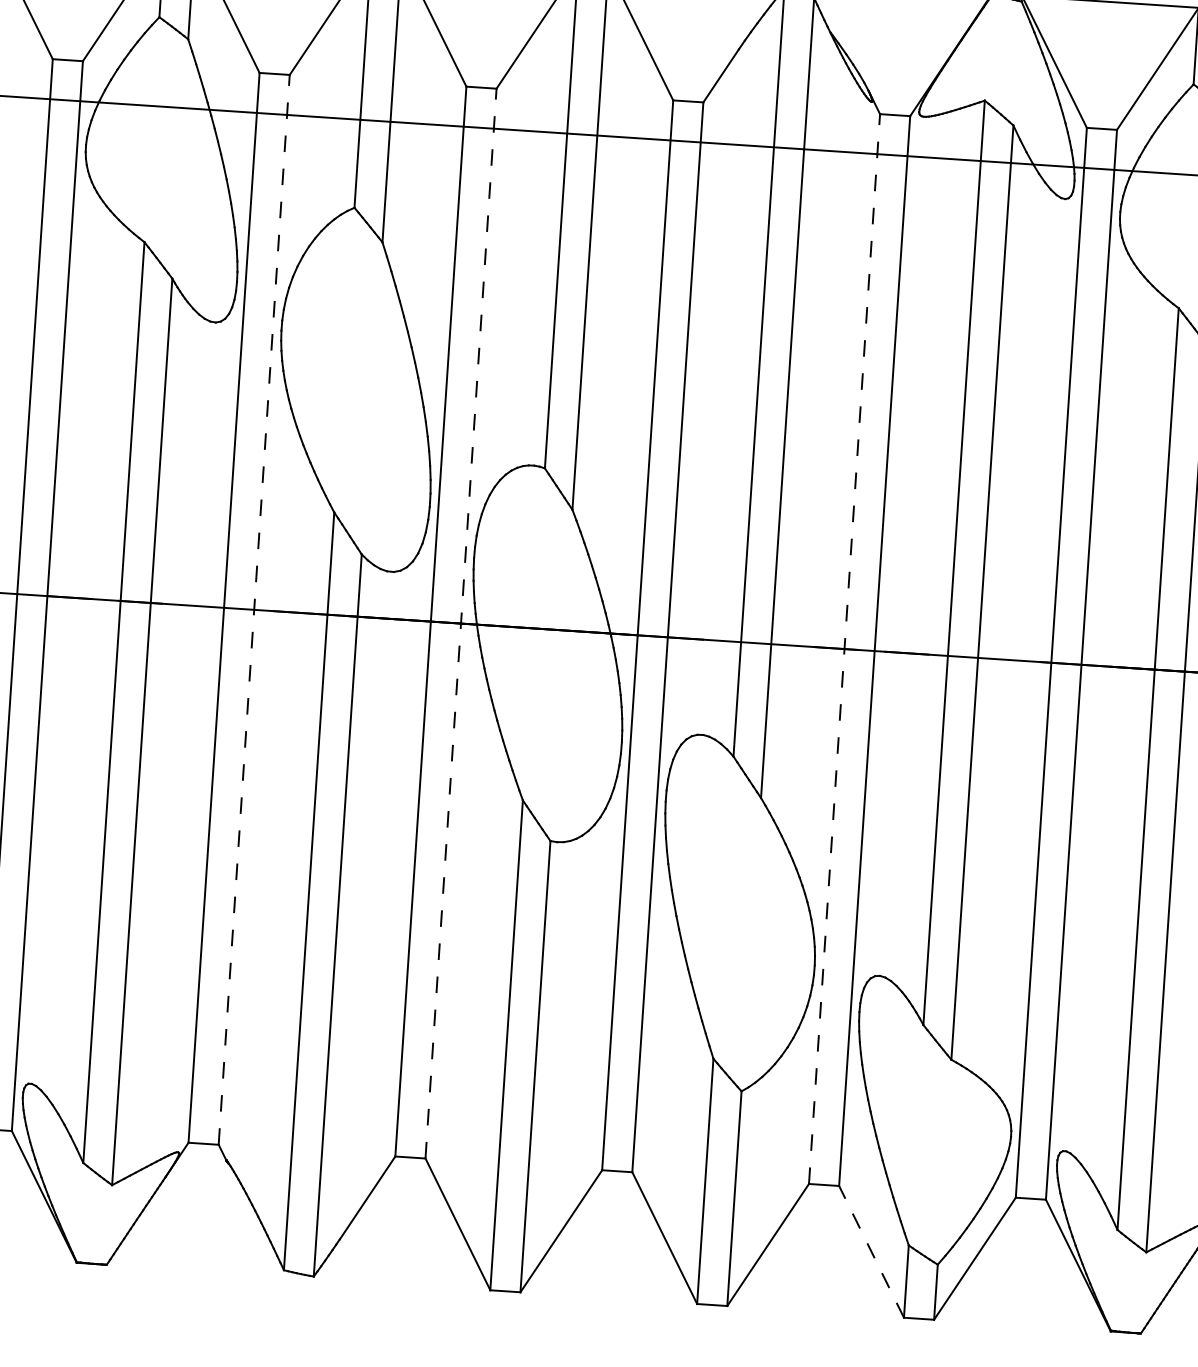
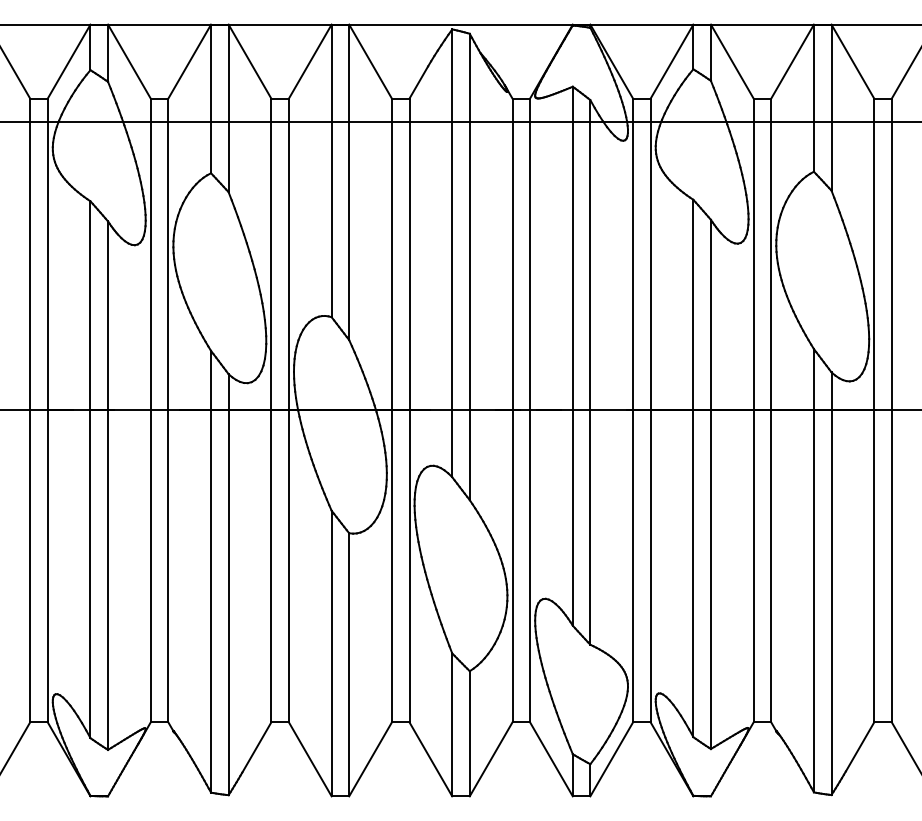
line: (254, 609) -> (168, 410), dashed -> solid
line: (460, 623) -> (288, 410), dashed -> solid
line: (844, 649) -> (512, 410), dashed -> solid
line: (871, 1252) -> (551, 759), dashed -> solid

